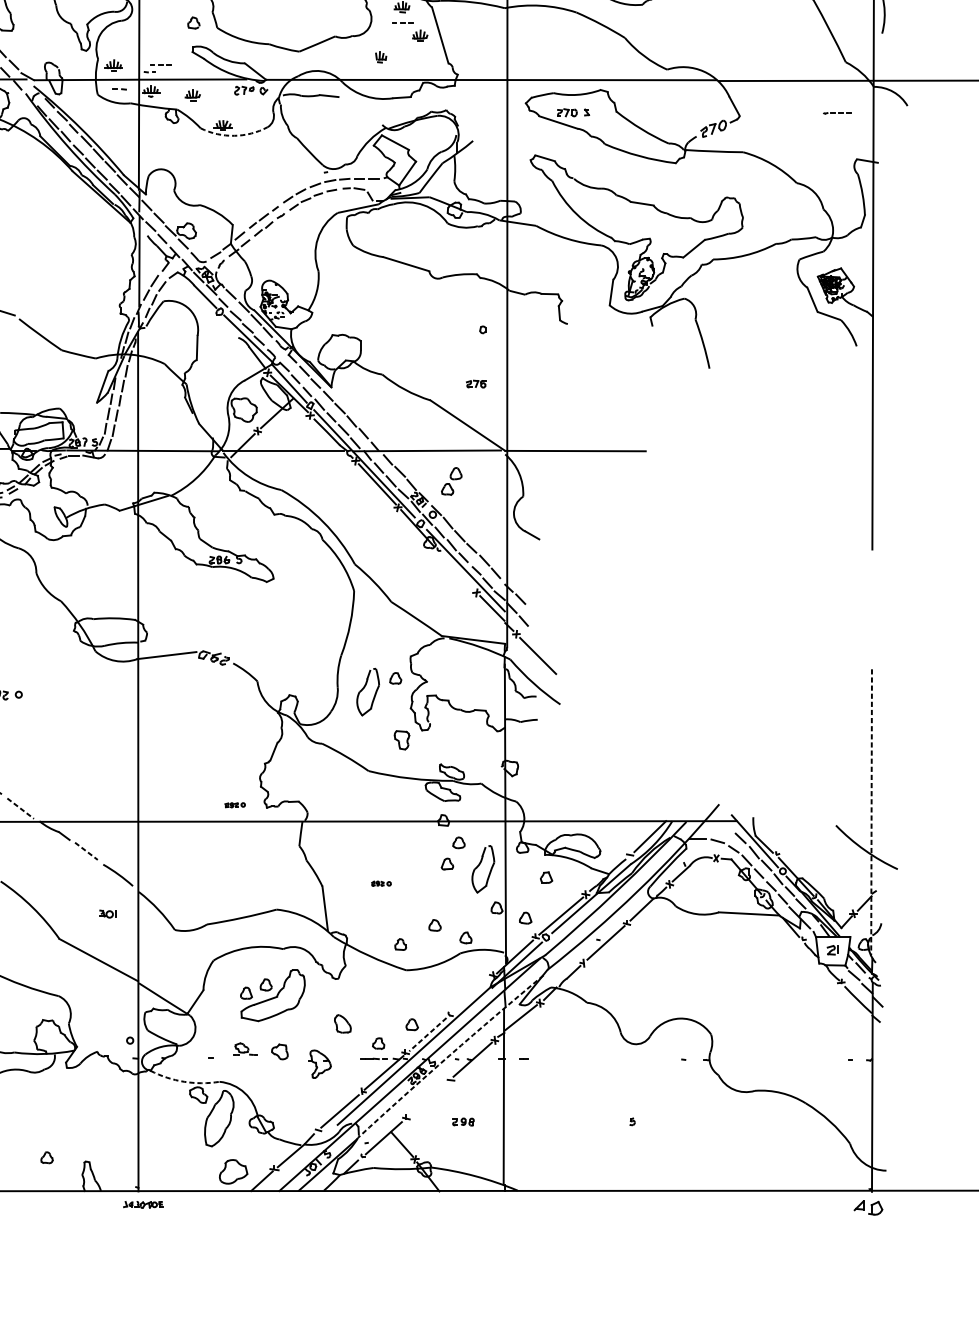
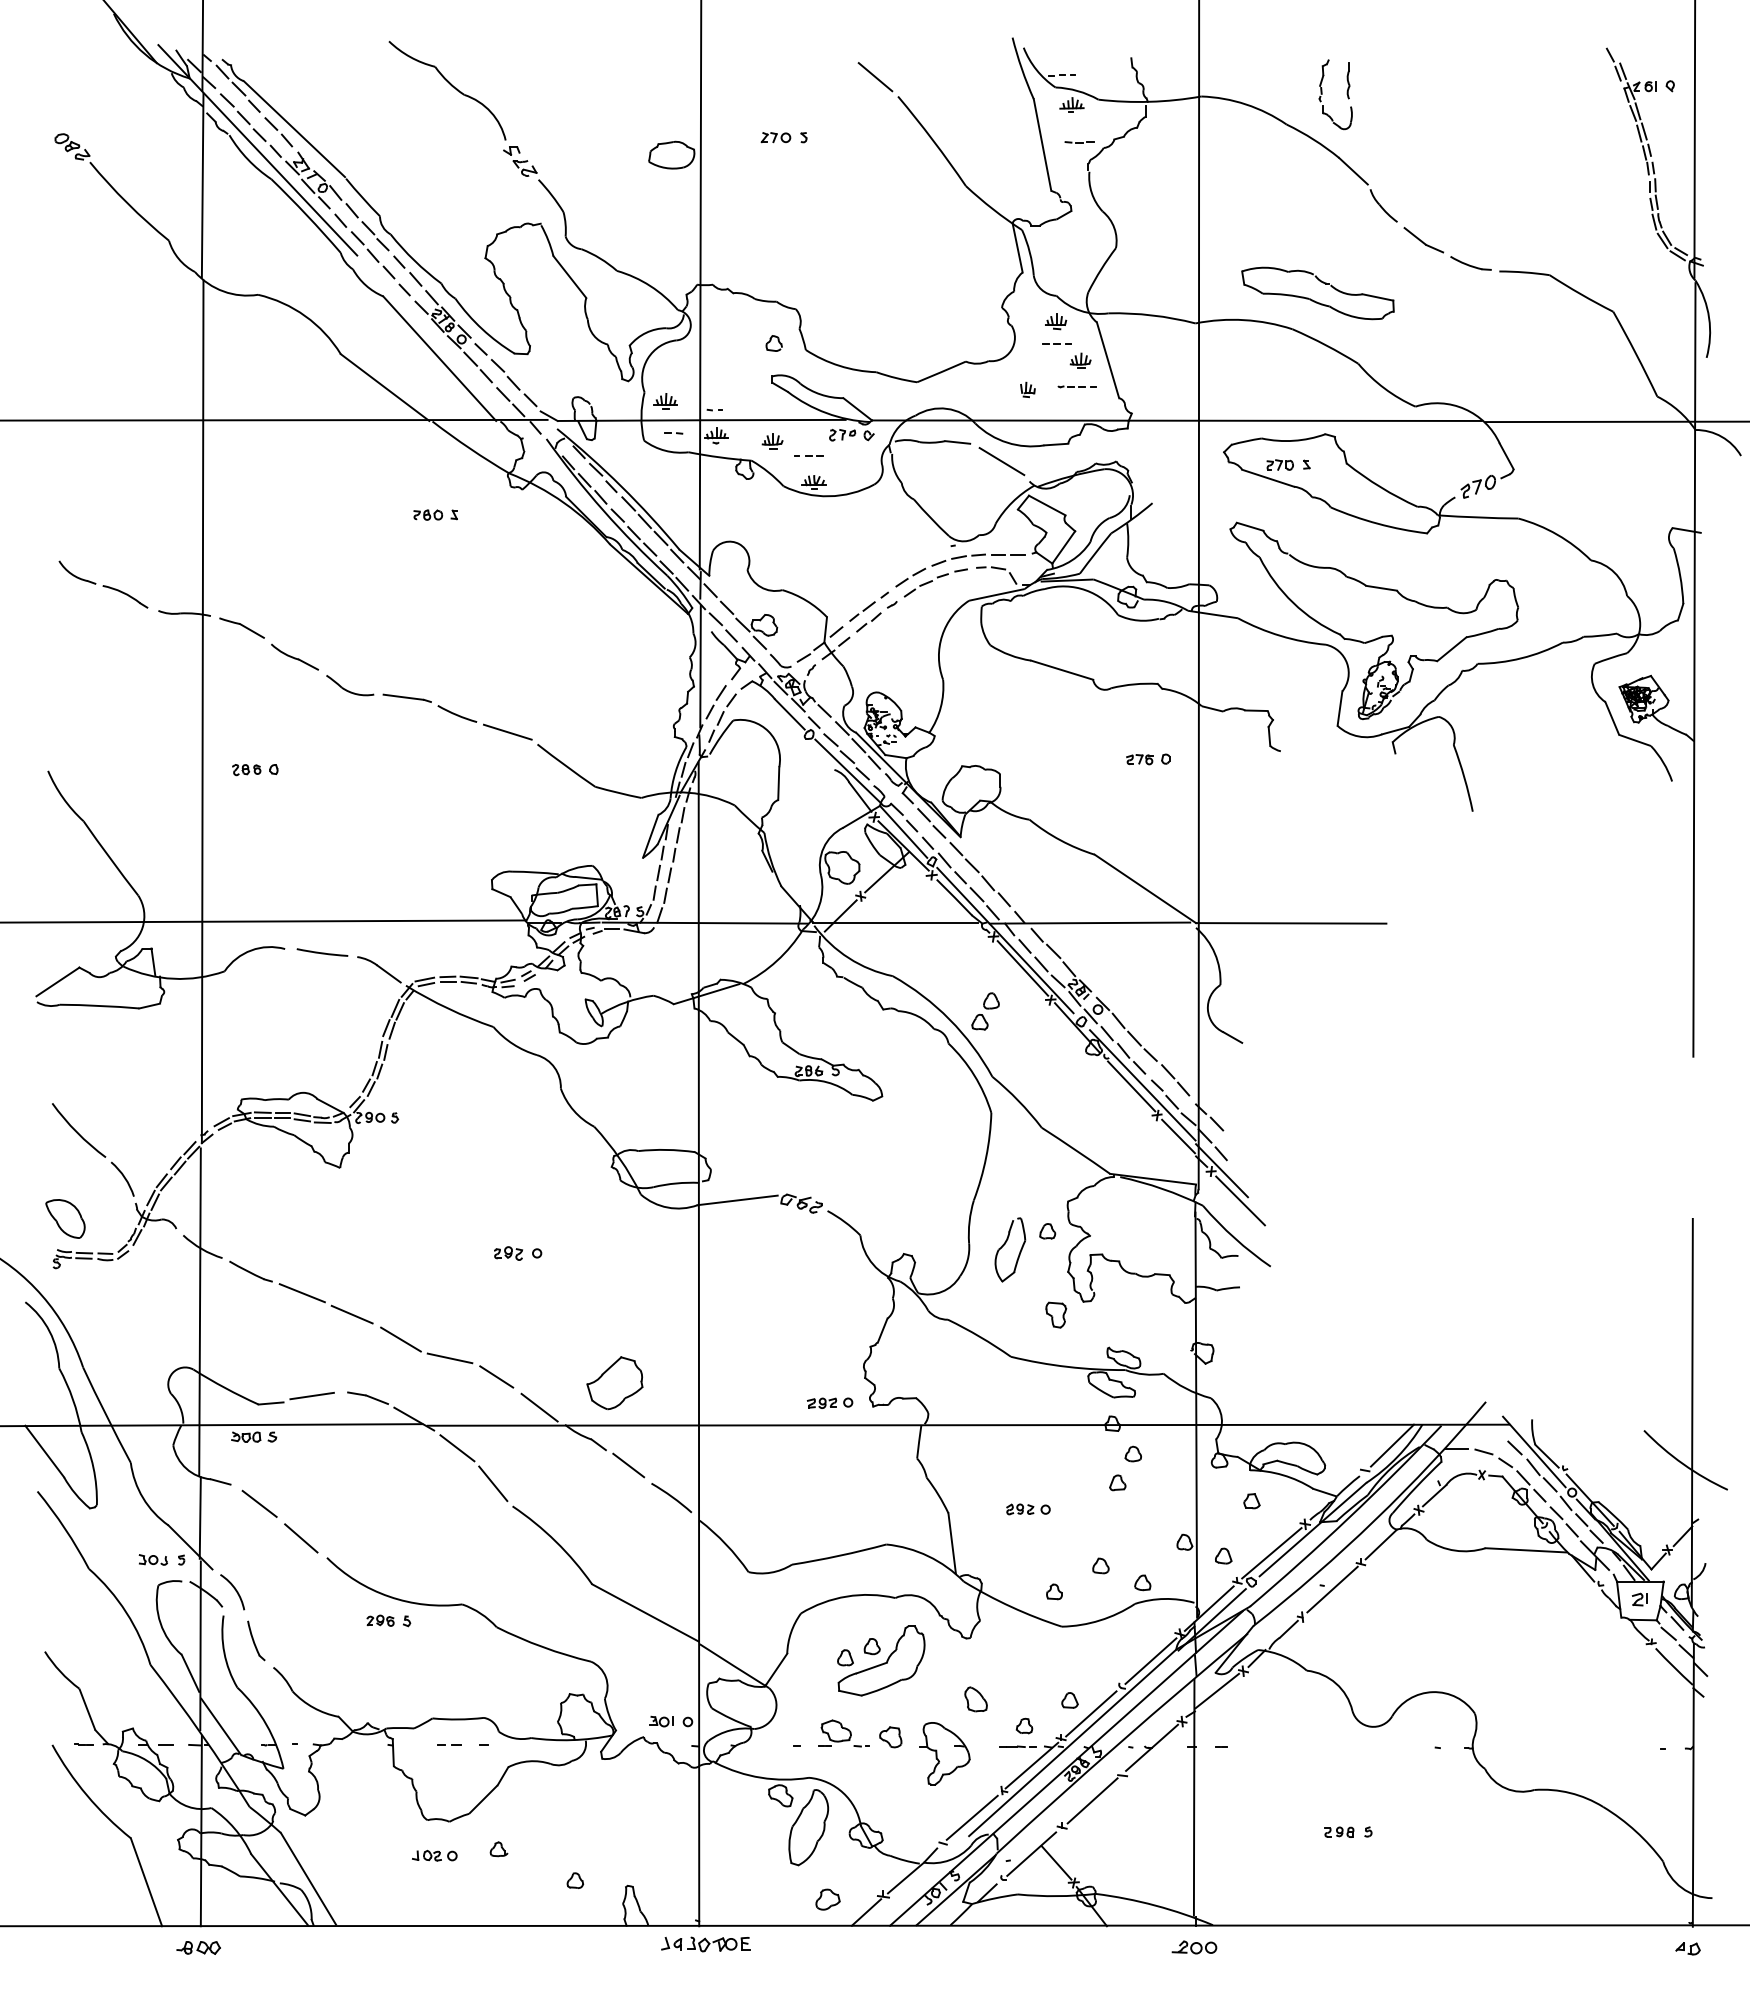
line: (160, 65) -> (808, 455), moved
line: (361, 110) -> (1001, 461), added
part: (837, 113) -> (1076, 386), moved
arc: (234, 135) -> (829, 496), dashed -> solid
part: (476, 384) -> (1139, 759), moved
part: (451, 481) -> (985, 1011), moved
line: (457, 571) -> (1131, 1086), added
line: (524, 633) -> (1222, 1170), added
part: (75, 790) -> (614, 1383), added
part: (235, 804) -> (830, 1402), size x1.67
line: (20, 808) -> (539, 1407), dashed -> solid
line: (871, 812) -> (1692, 1412), dashed -> solid
line: (87, 851) -> (629, 1465), dashed -> solid
part: (479, 865) -> (1161, 1484), removed
part: (381, 883) -> (1028, 1509), size x1.67
part: (107, 914) -> (661, 1721), moved
line: (471, 995) -> (1150, 1660), added
line: (428, 1034) -> (1091, 1713), dashed -> solid
part: (245, 1049) -> (843, 1733), size x1.67
arc: (449, 1055) -> (1120, 1742), dashed -> solid
part: (319, 1063) -> (944, 1753), size x1.67
arc: (184, 1081) -> (761, 1777), dashed -> solid
line: (428, 1098) -> (1092, 1800), added
part: (463, 1121) -> (1339, 1831), moved
part: (233, 1171) -> (827, 1899), size x0.62
part: (143, 1204) -> (705, 1944), size x1.67
part: (504, 1207) -> (1194, 1947), added
part: (868, 1207) -> (1687, 1948), size x0.62

